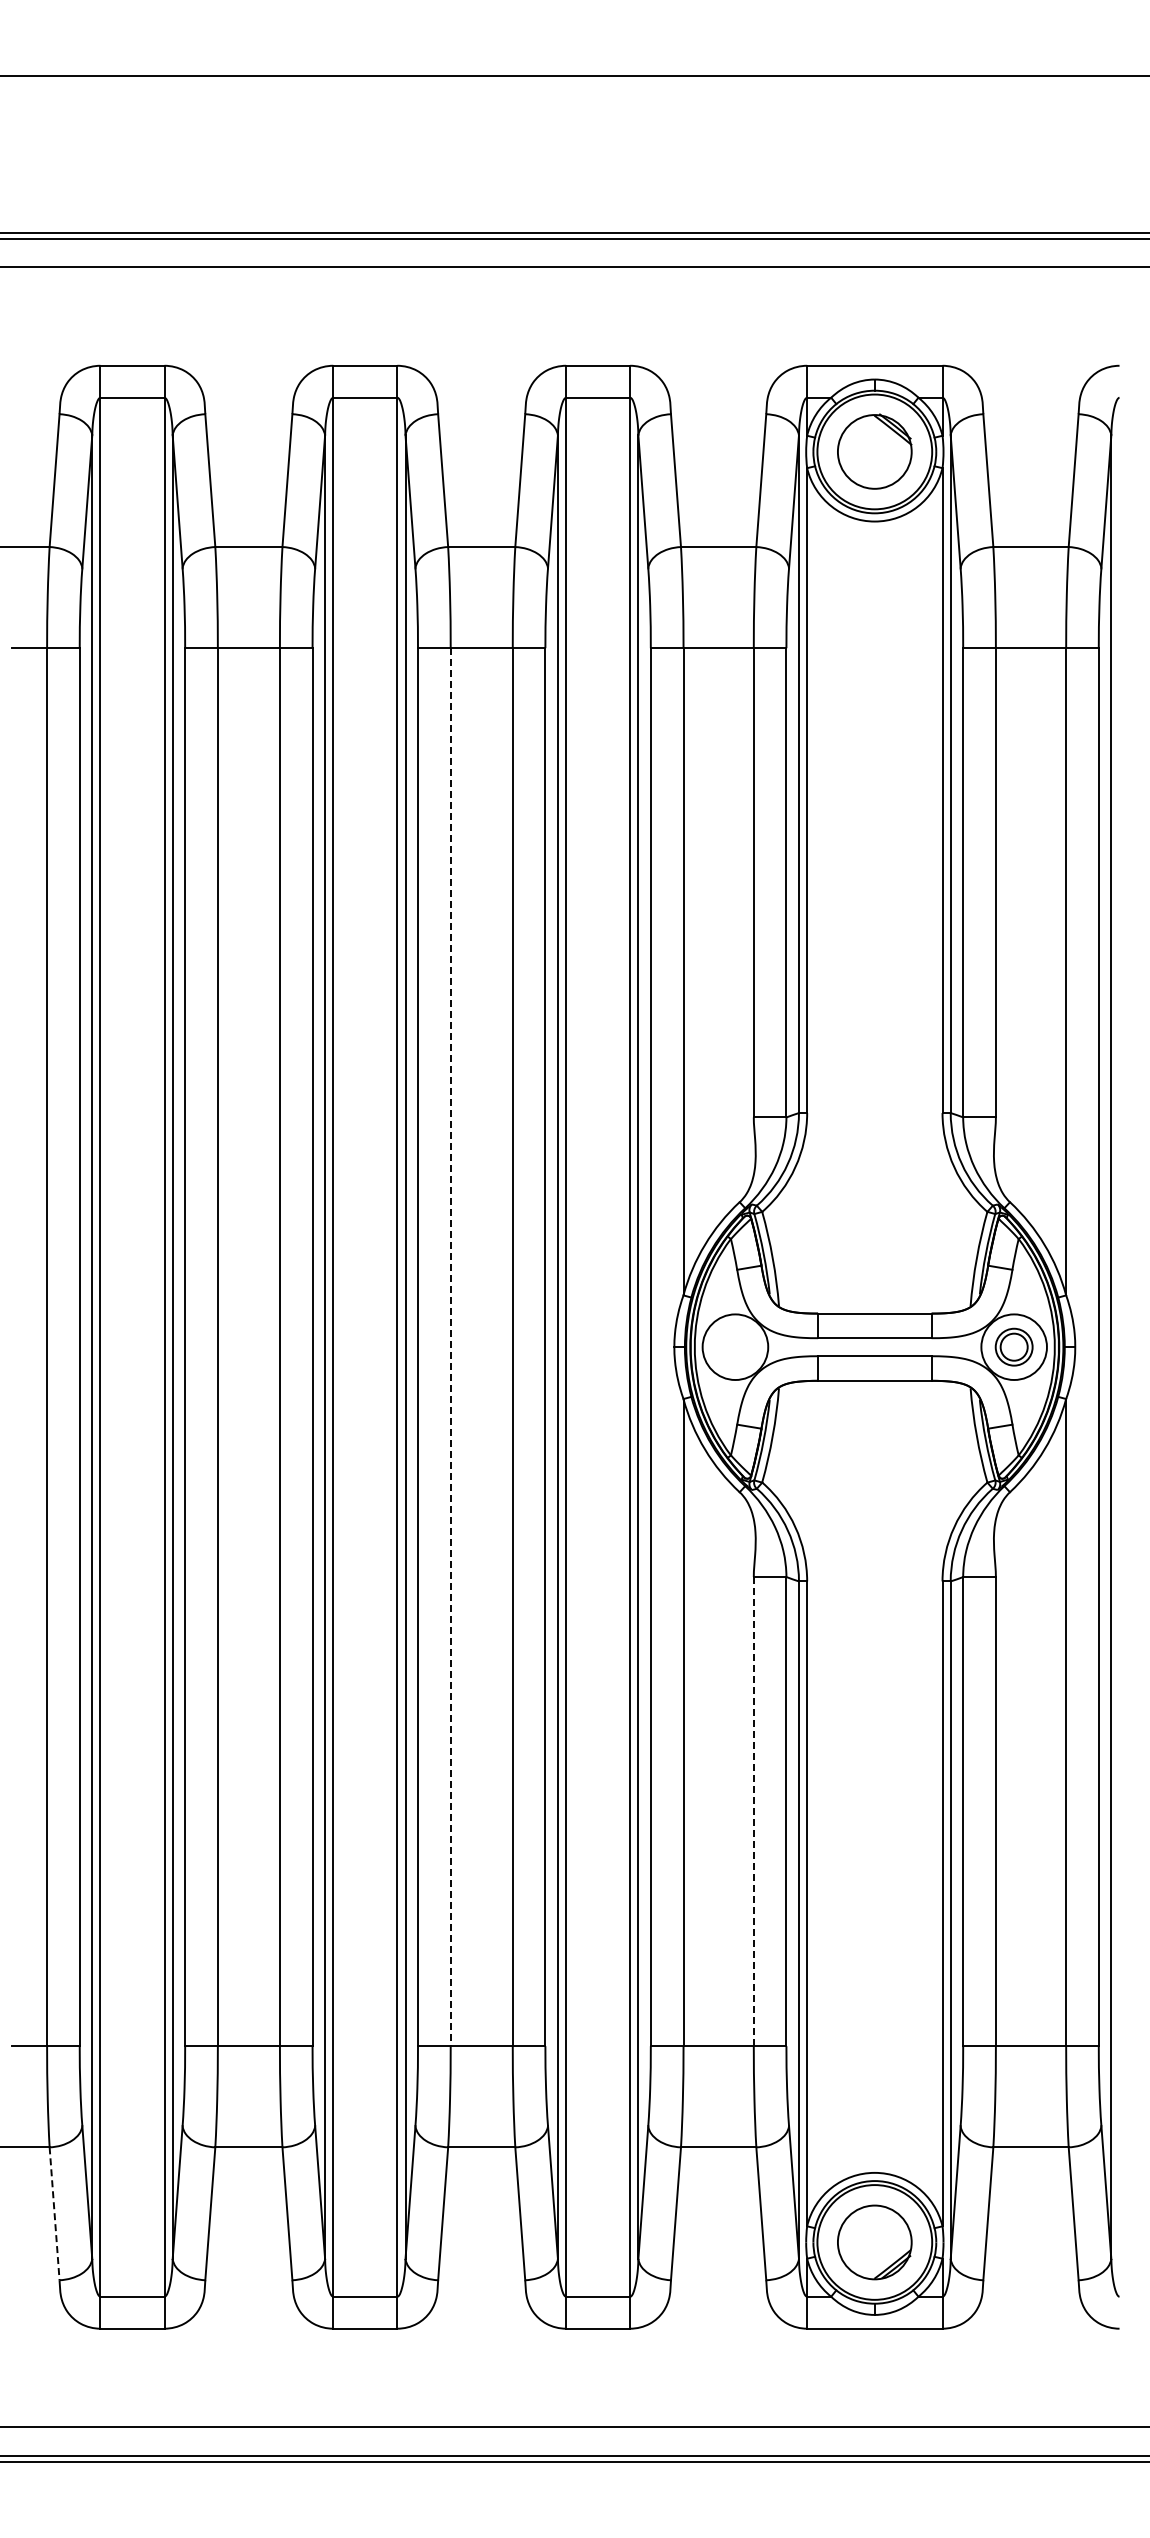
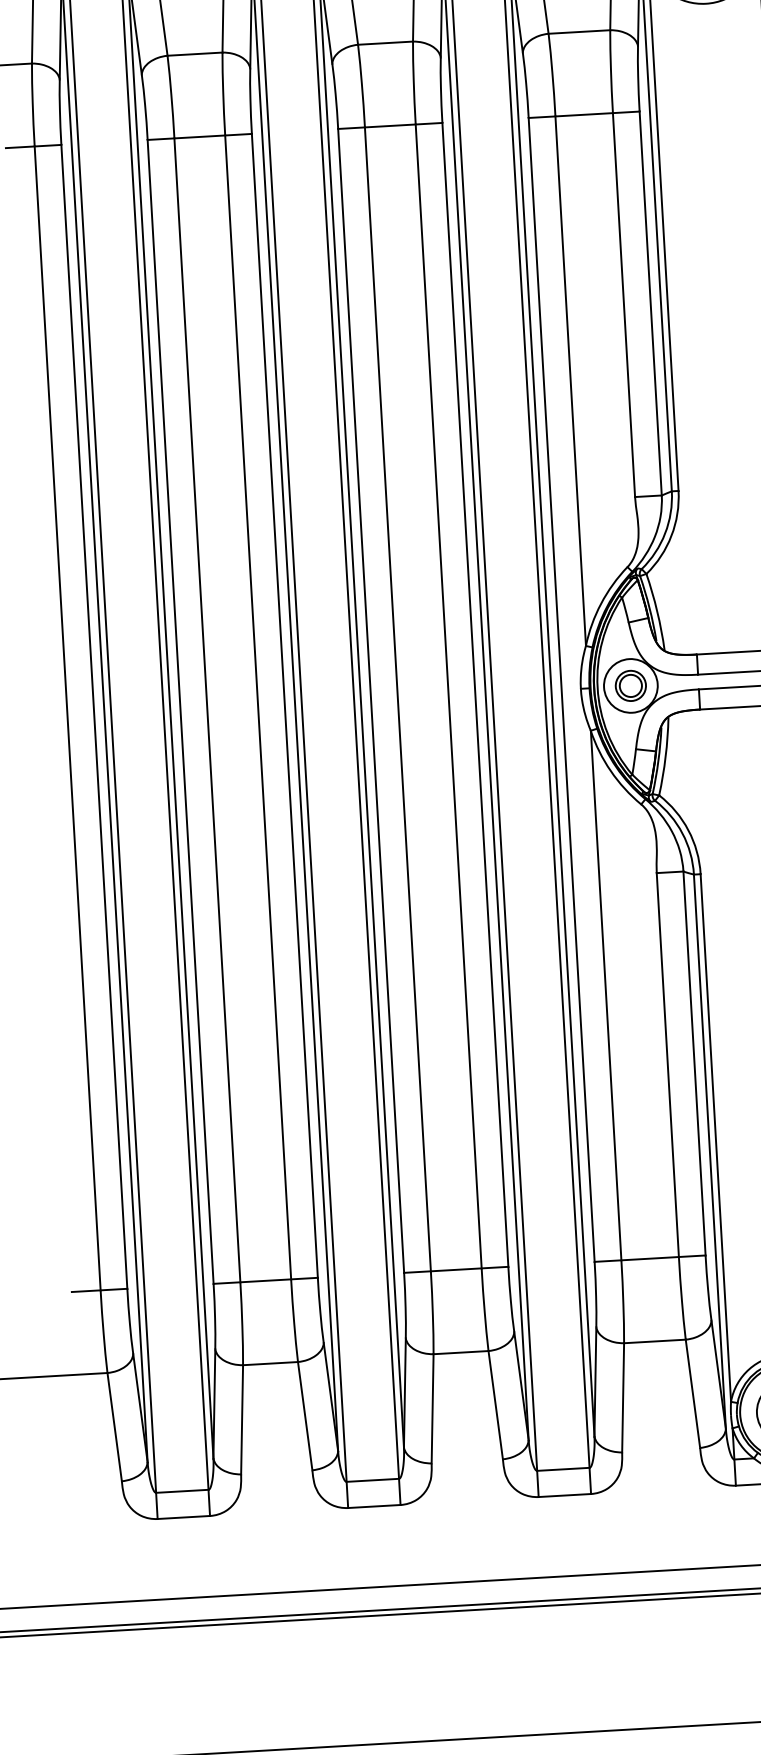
part: (735, 1346) -> (630, 685), added
line: (450, 1347) -> (397, 699), dashed -> solid
line: (753, 1811) -> (667, 1064), dashed -> solid
line: (54, 2213) -> (114, 1426), dashed -> solid

